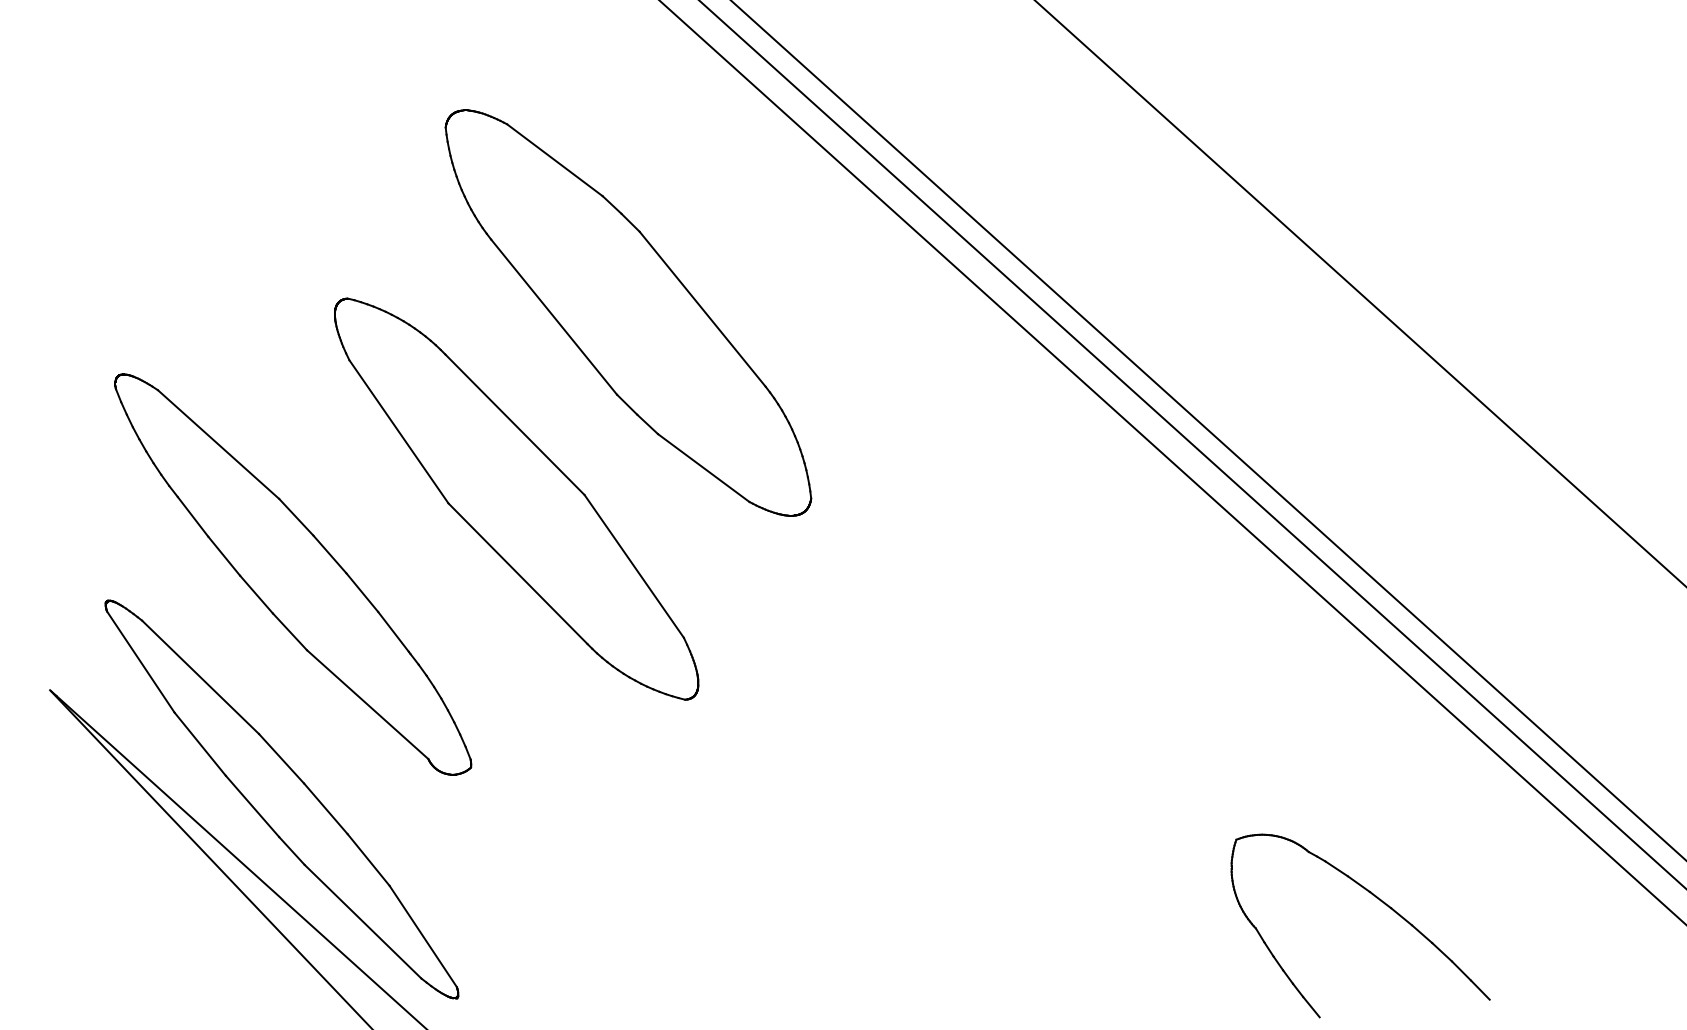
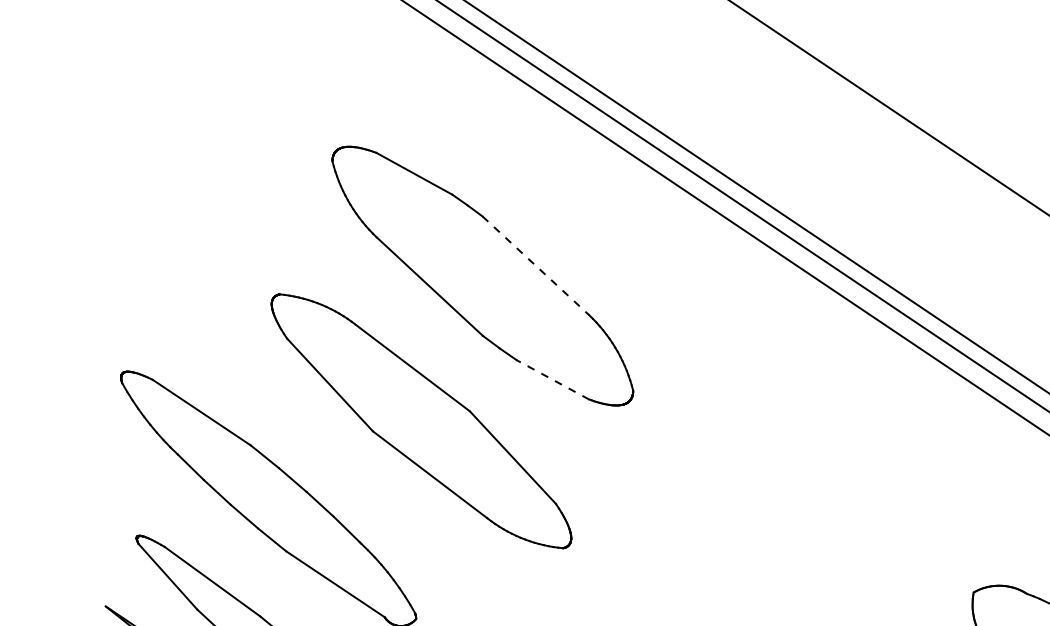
line: (702, 309) -> (535, 265), solid -> dashed
line: (703, 468) -> (552, 380), solid -> dashed

